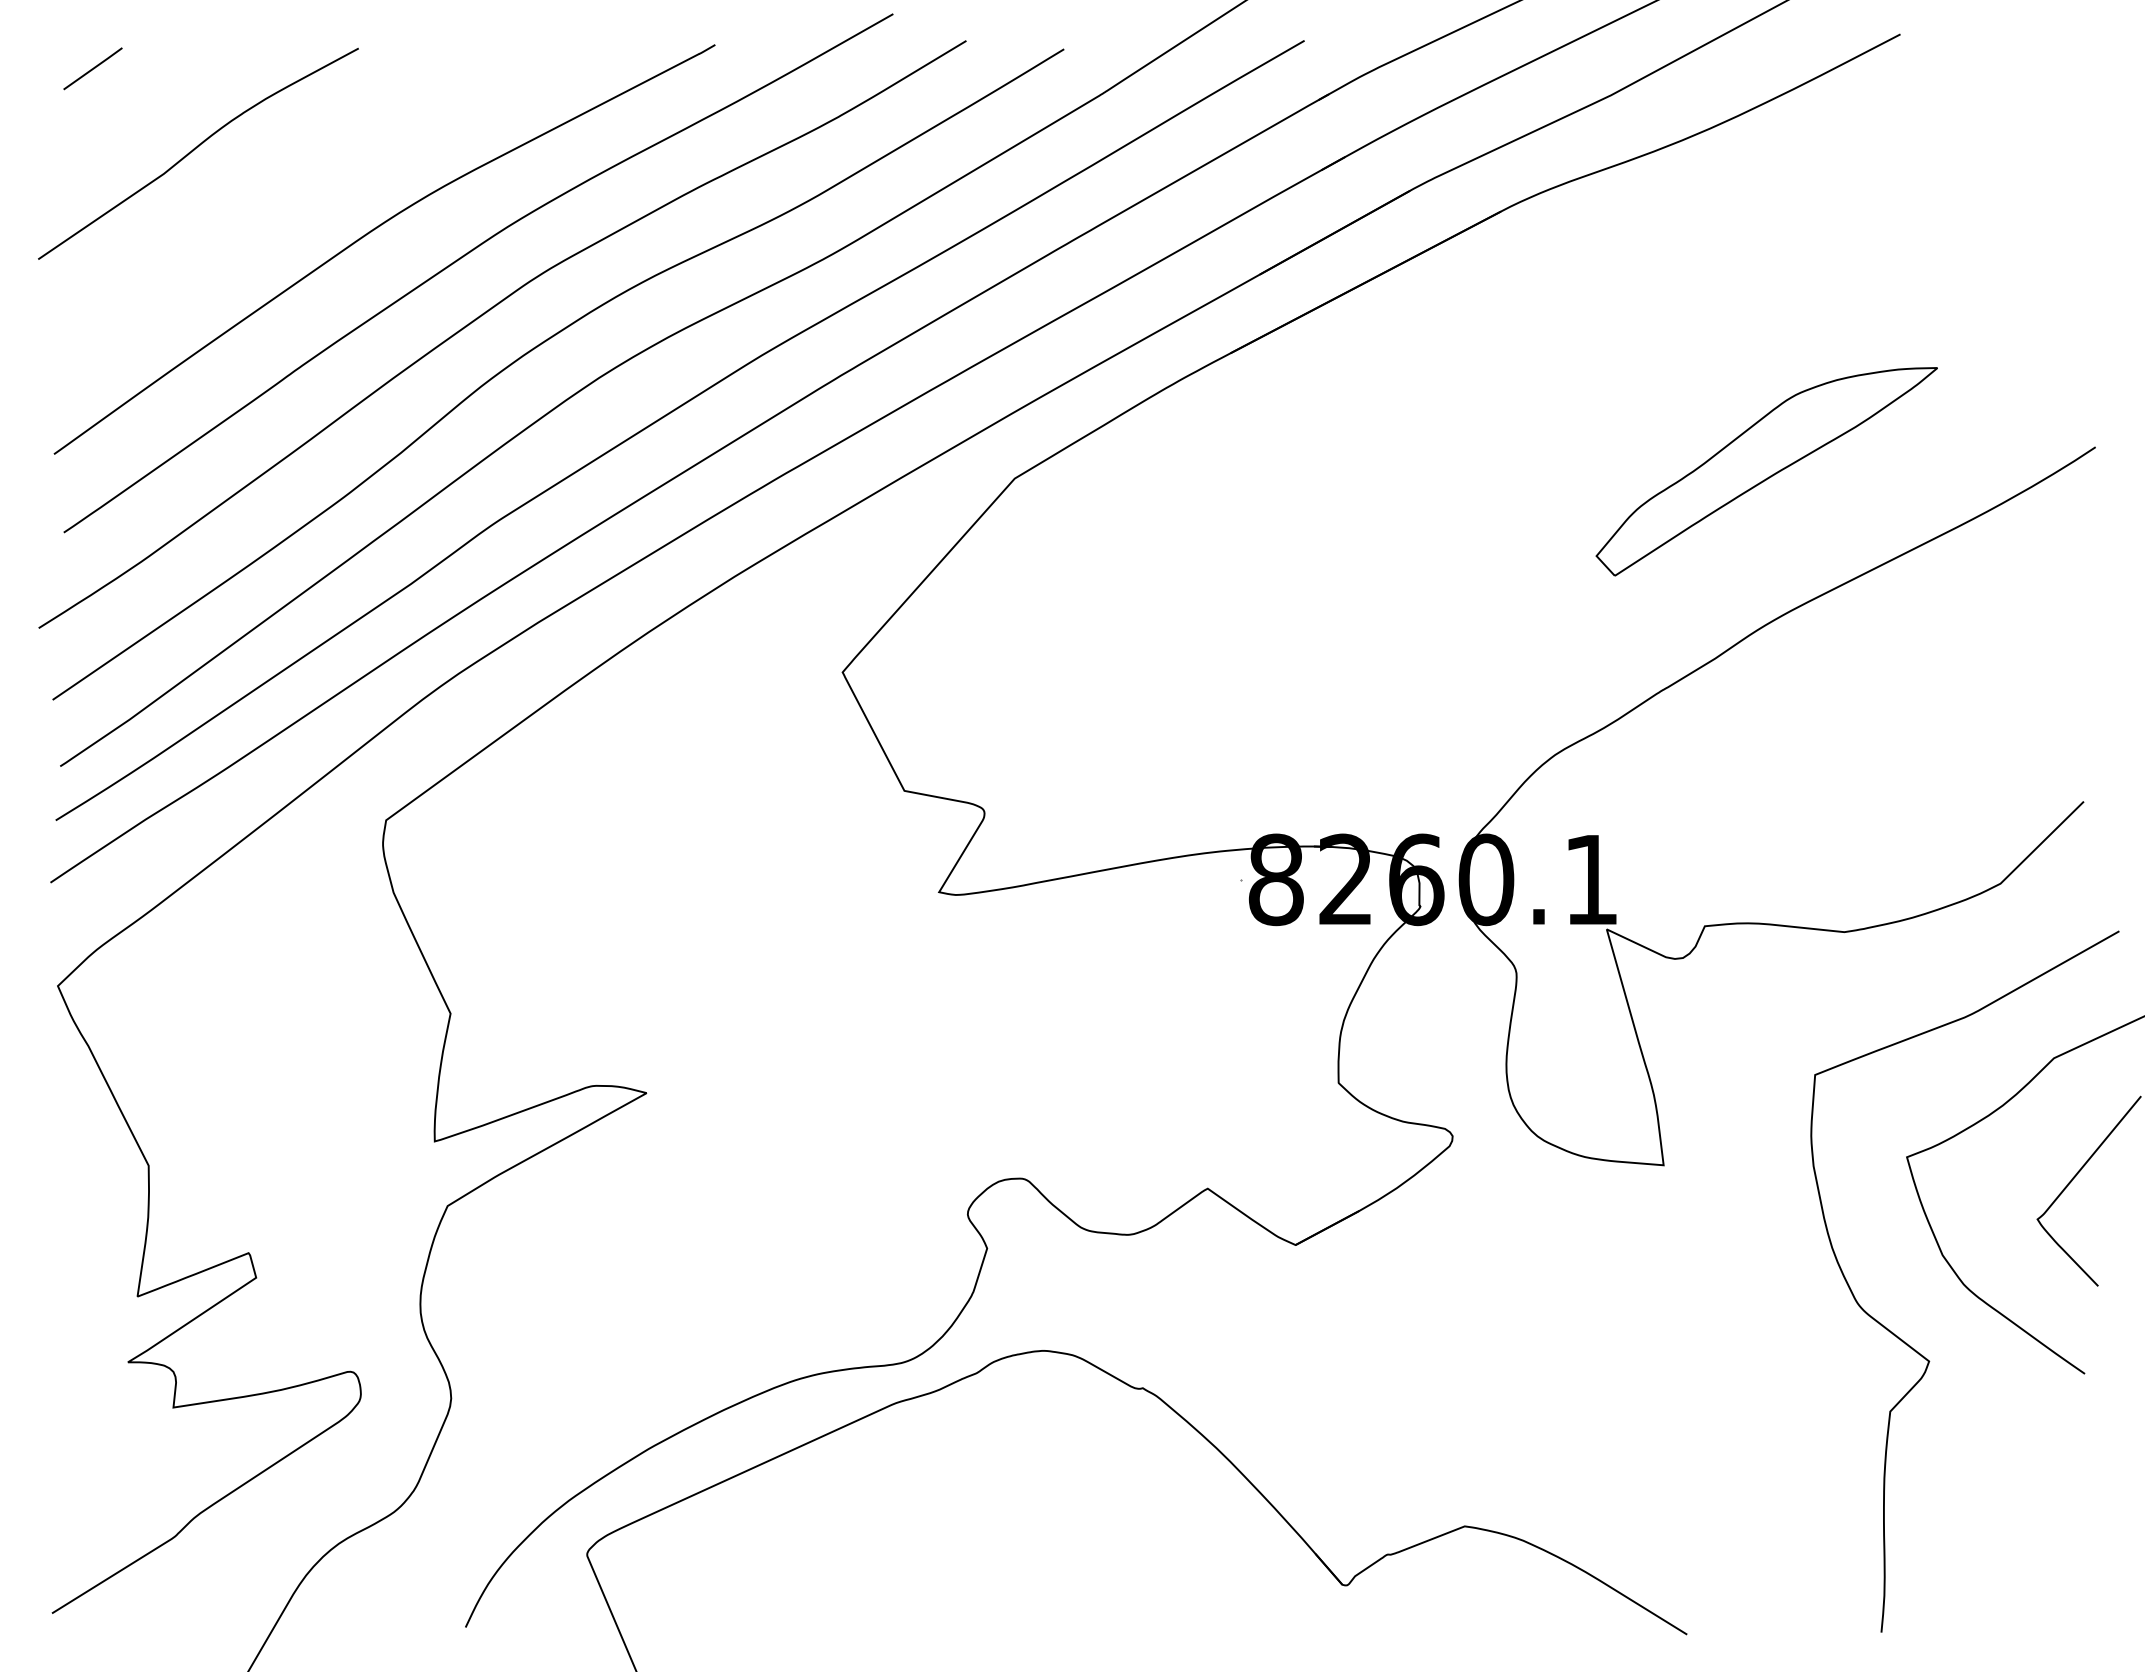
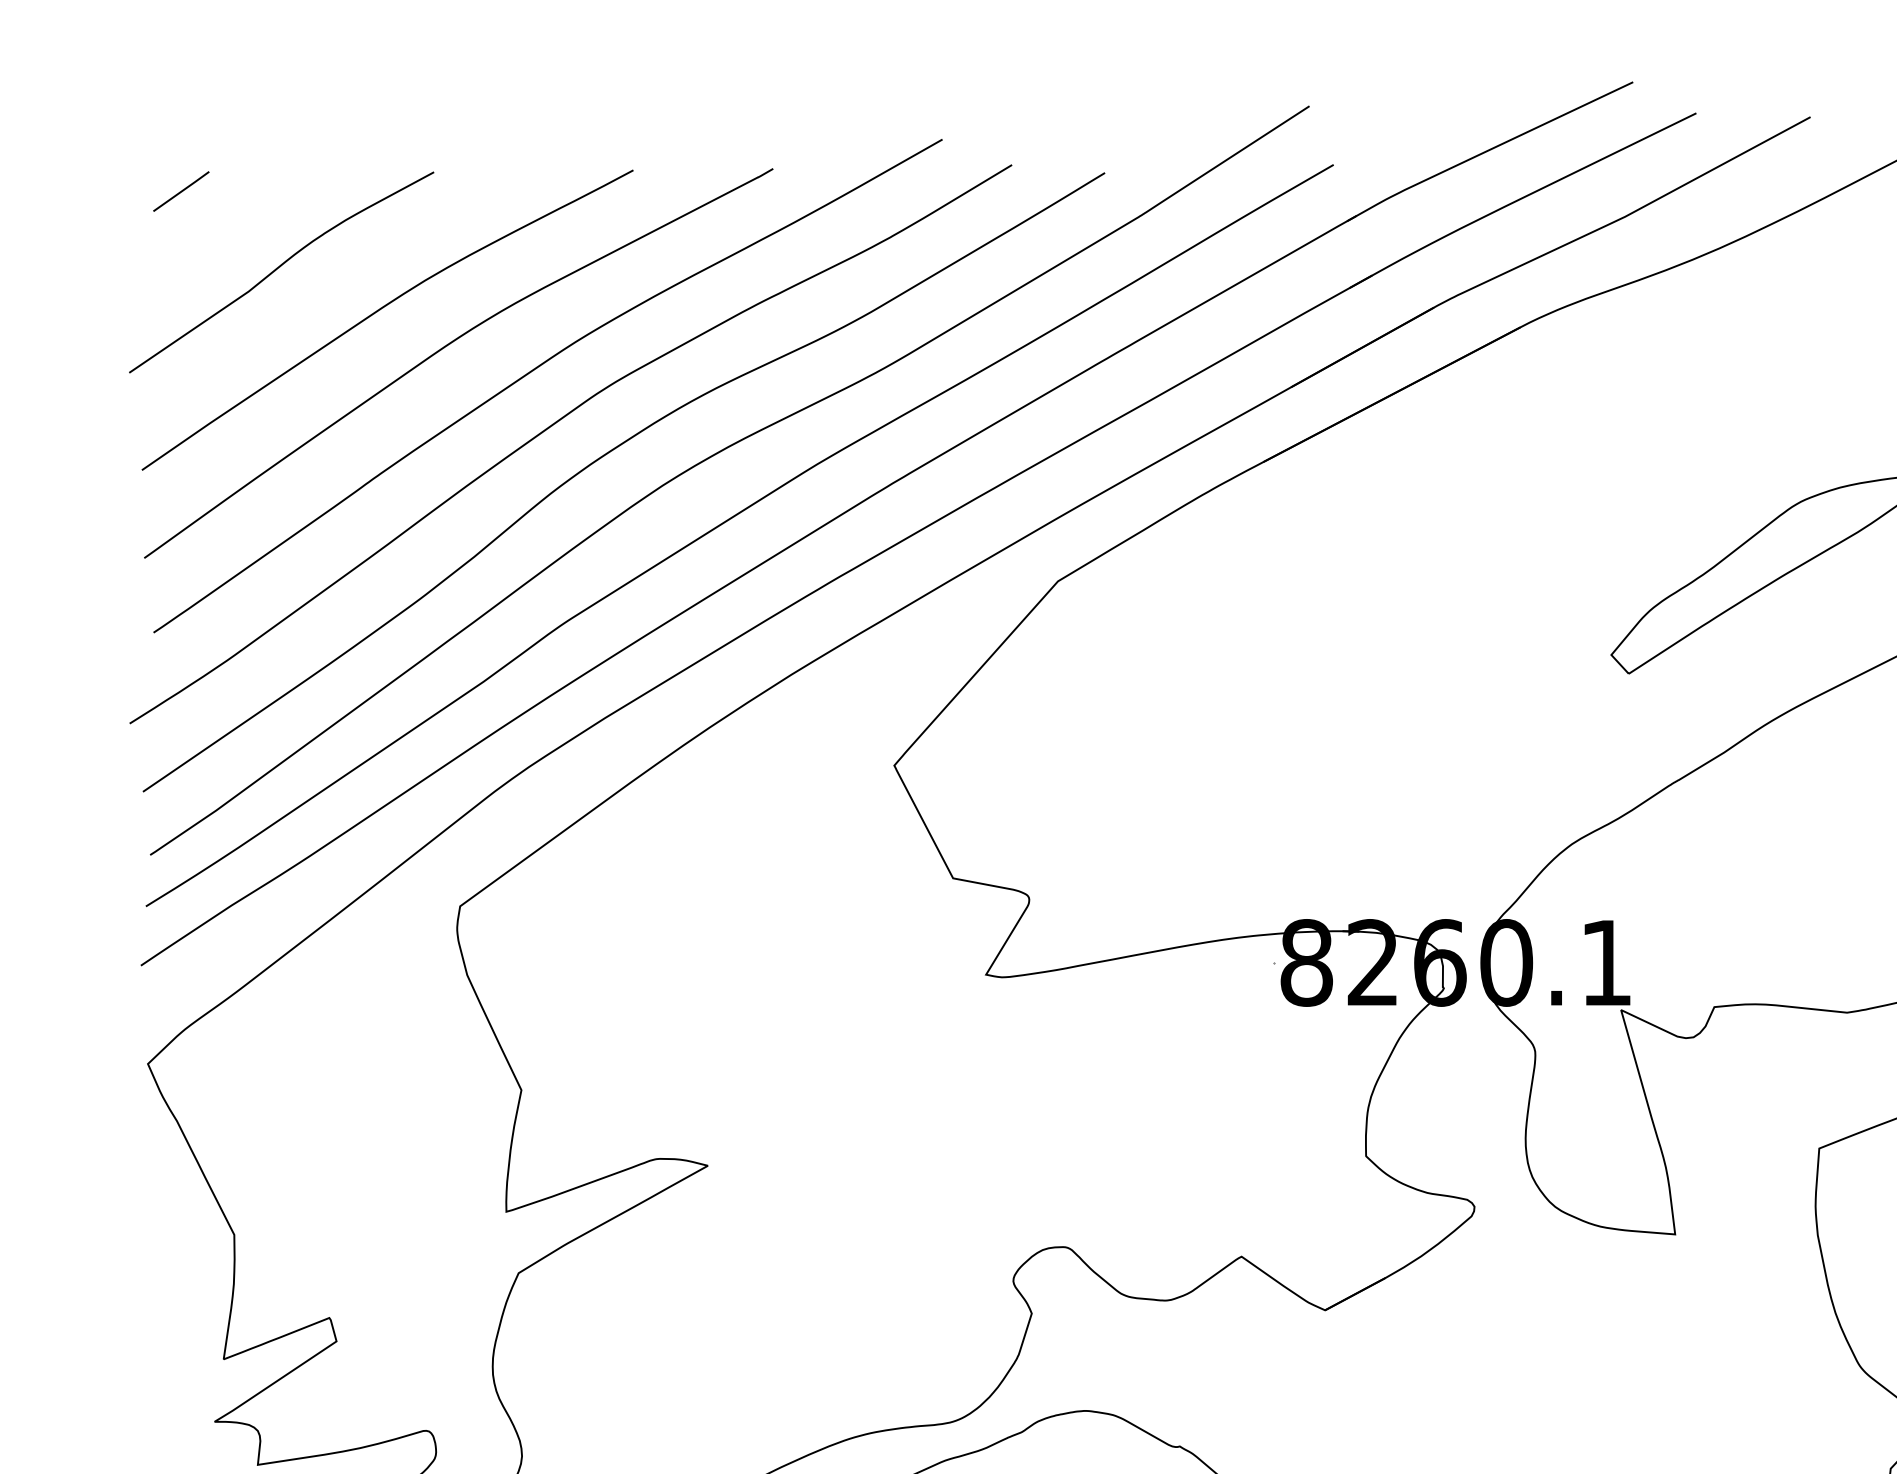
curve: (302, 193) -> (380, 310), added

